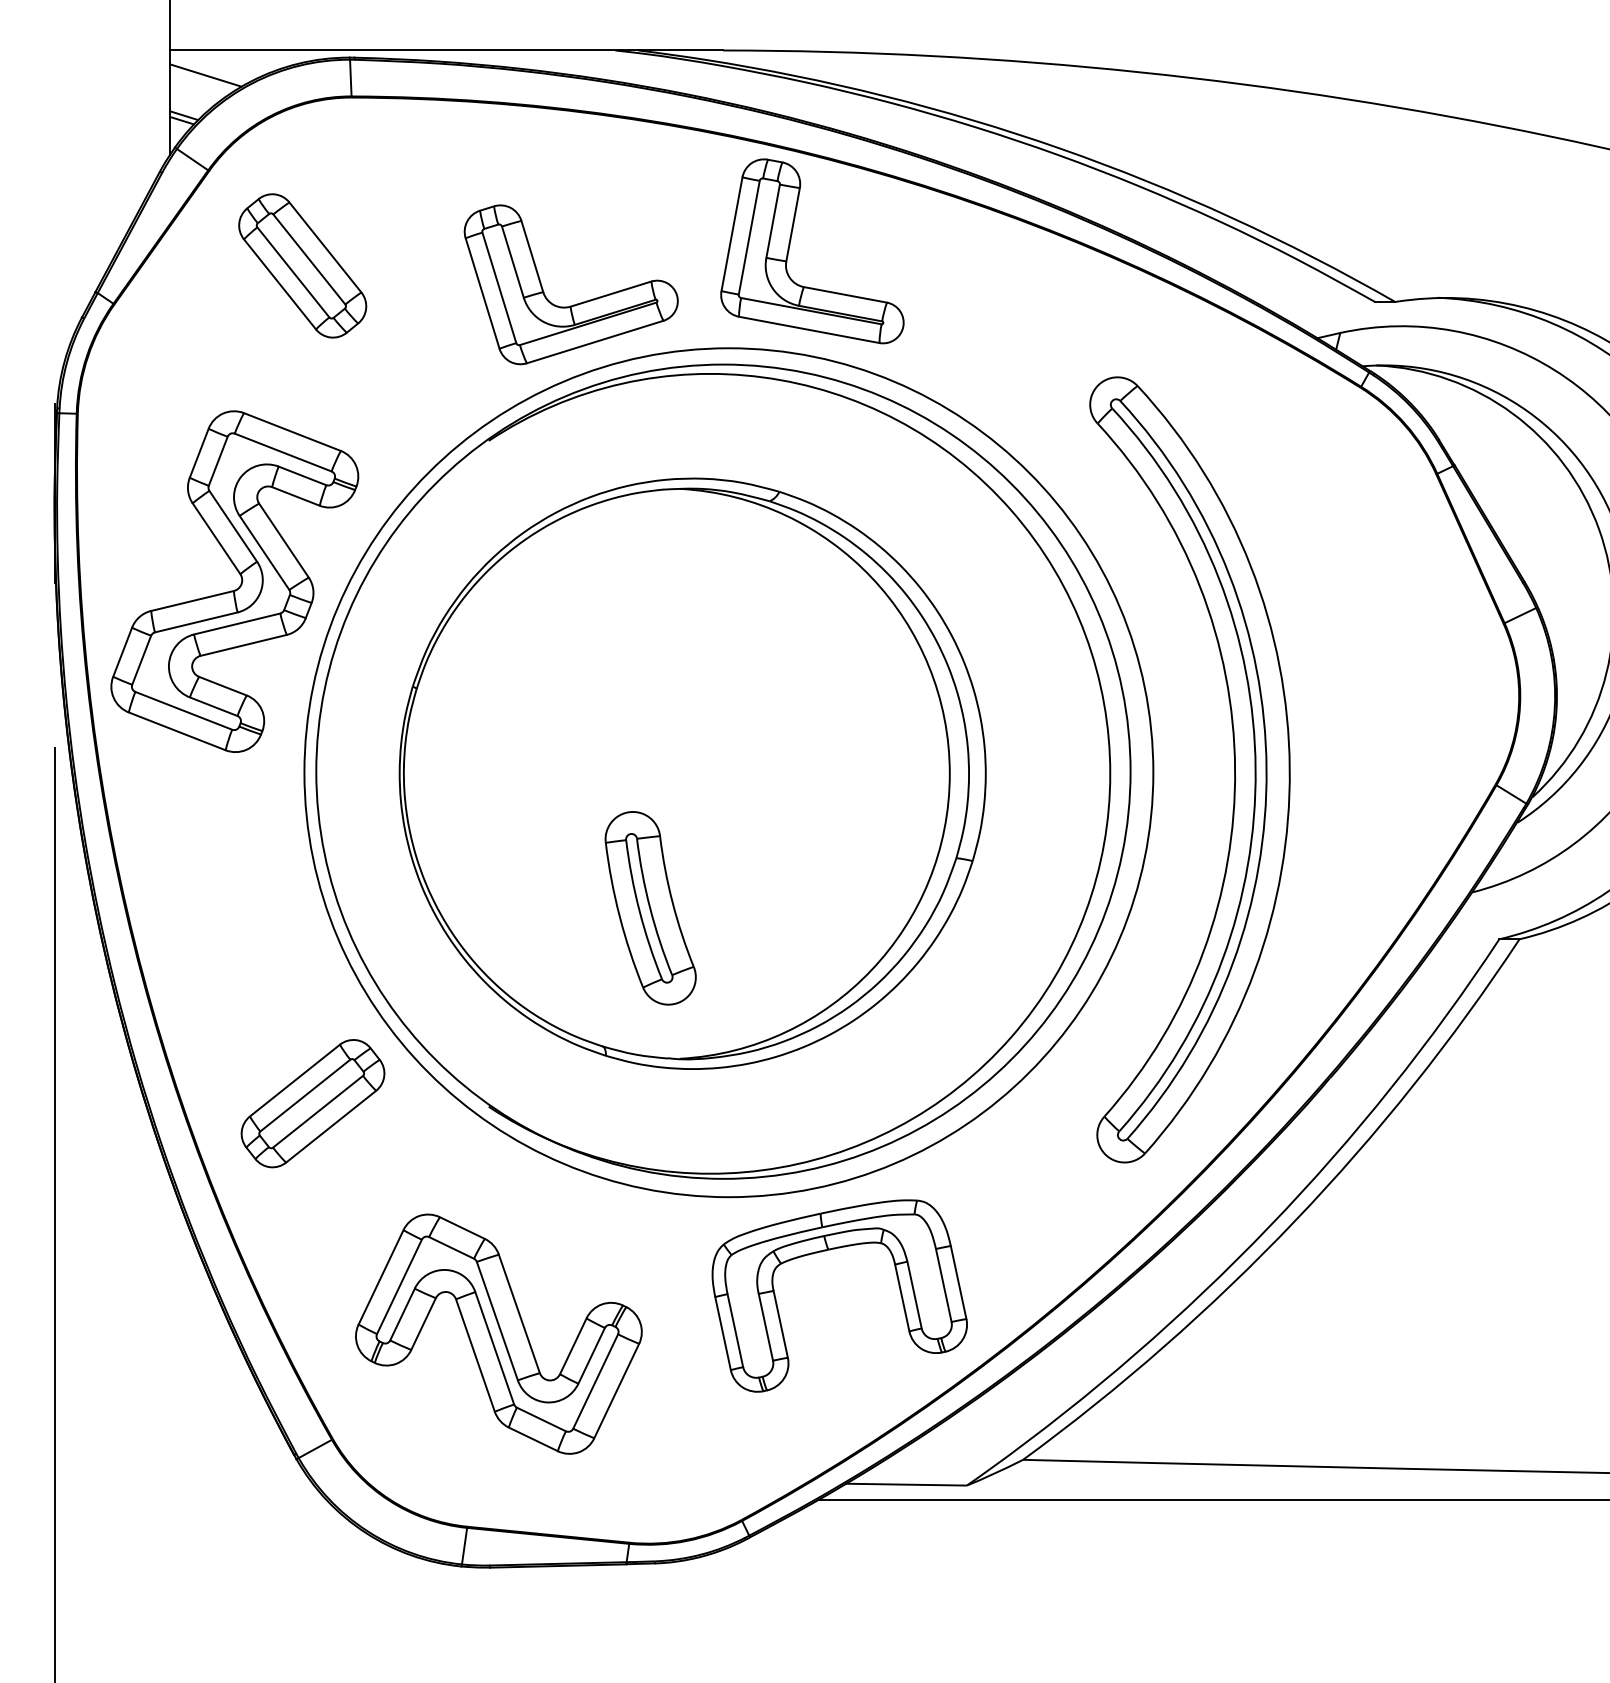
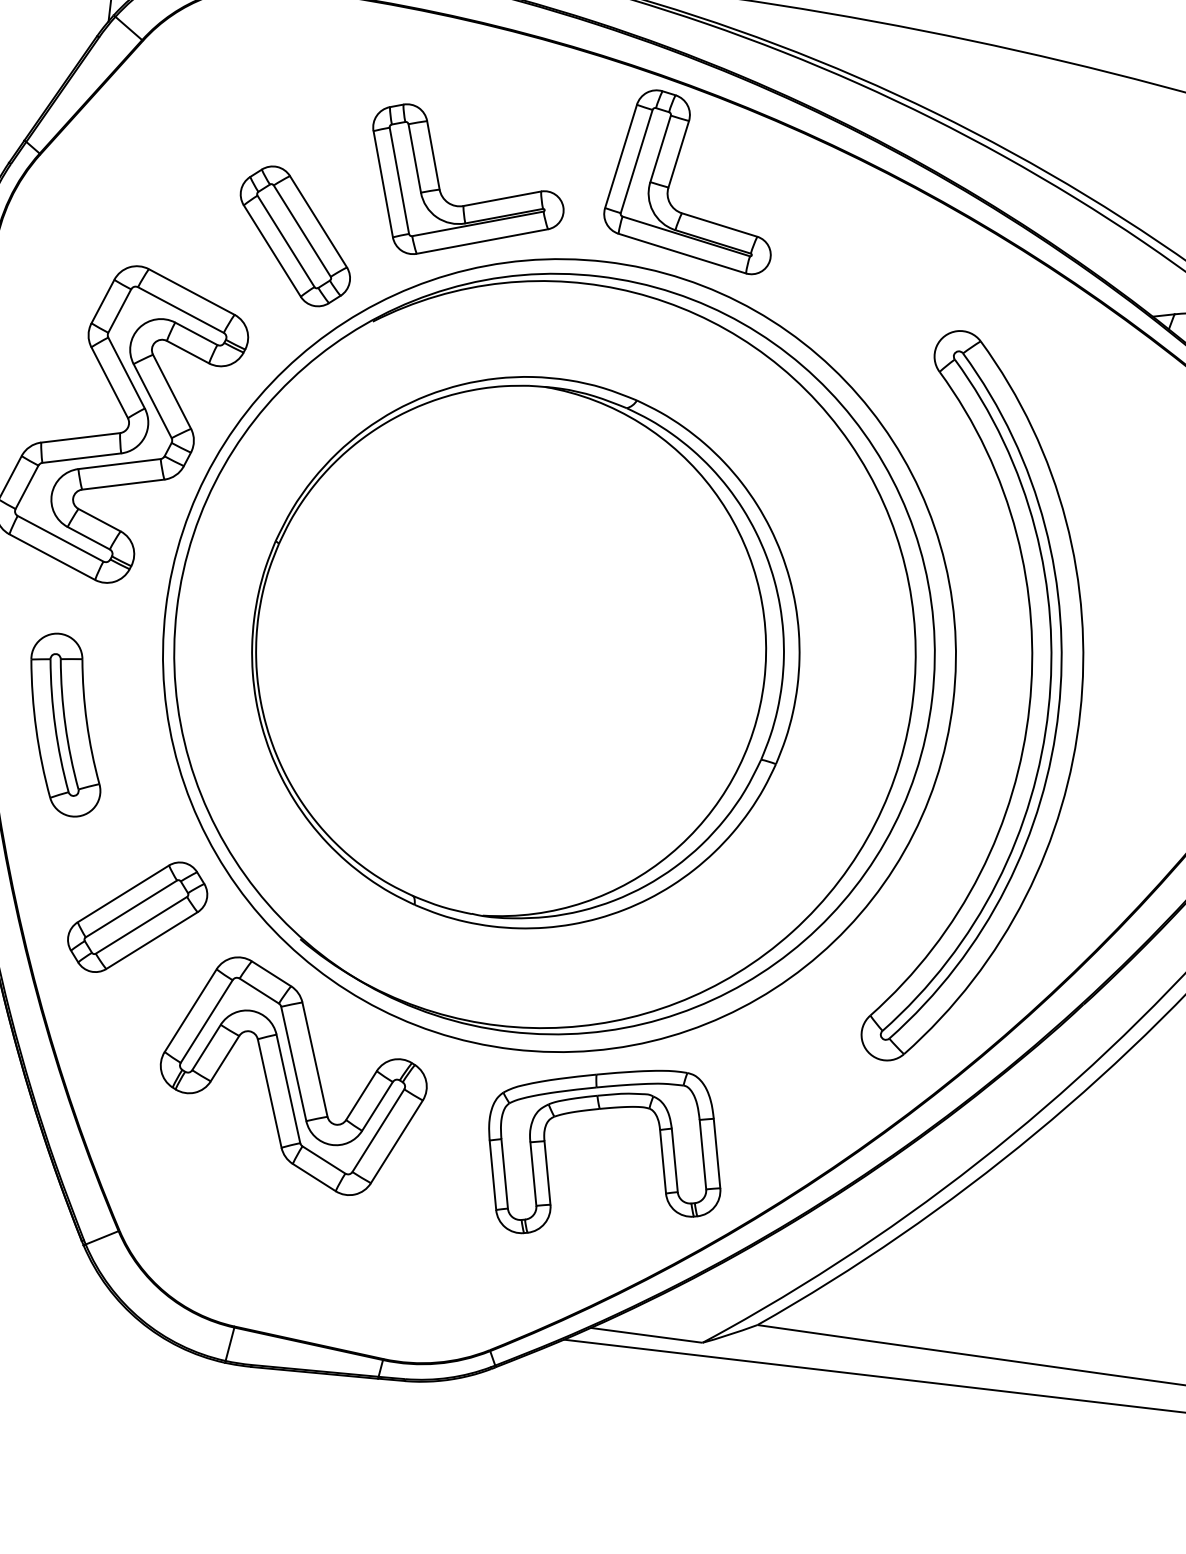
part: (302, 265) -> (295, 235), moved
part: (650, 908) -> (65, 725), moved
part: (498, 1333) -> (293, 1075), moved

